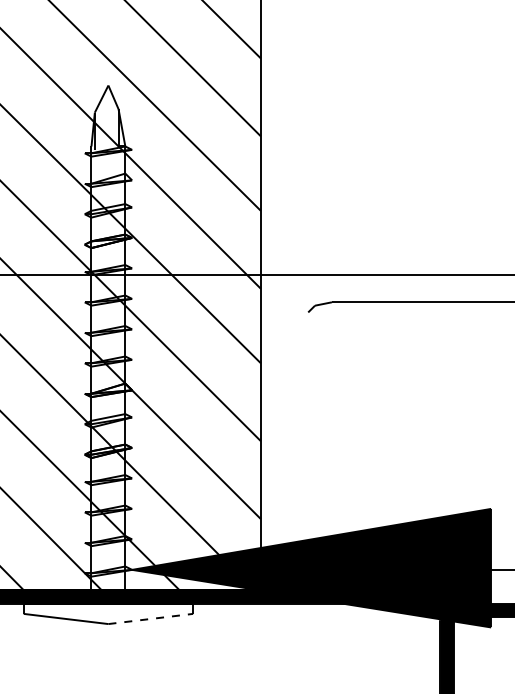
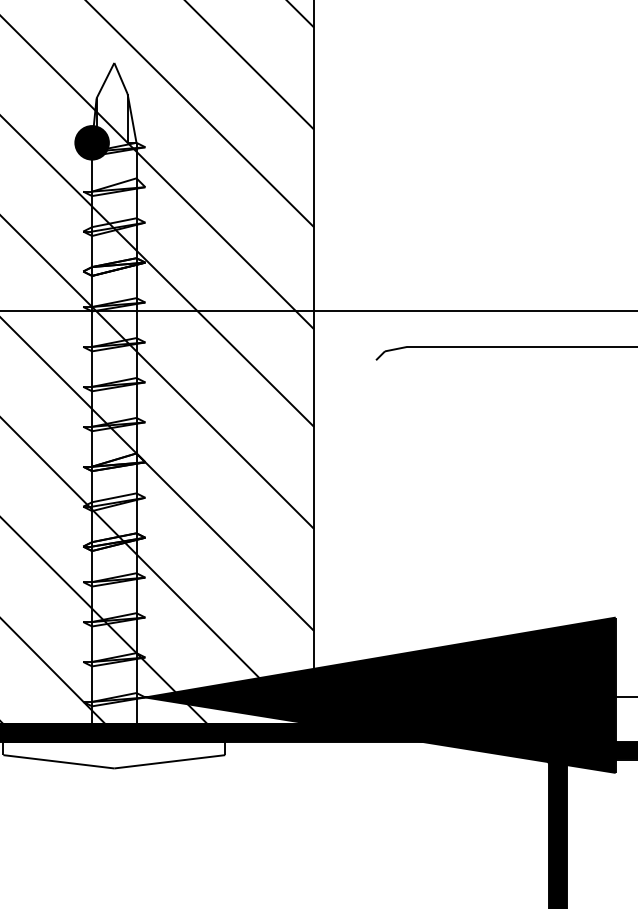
fill: (91, 146) -> (92, 142), added
line: (150, 618) -> (169, 761), dashed -> solid

